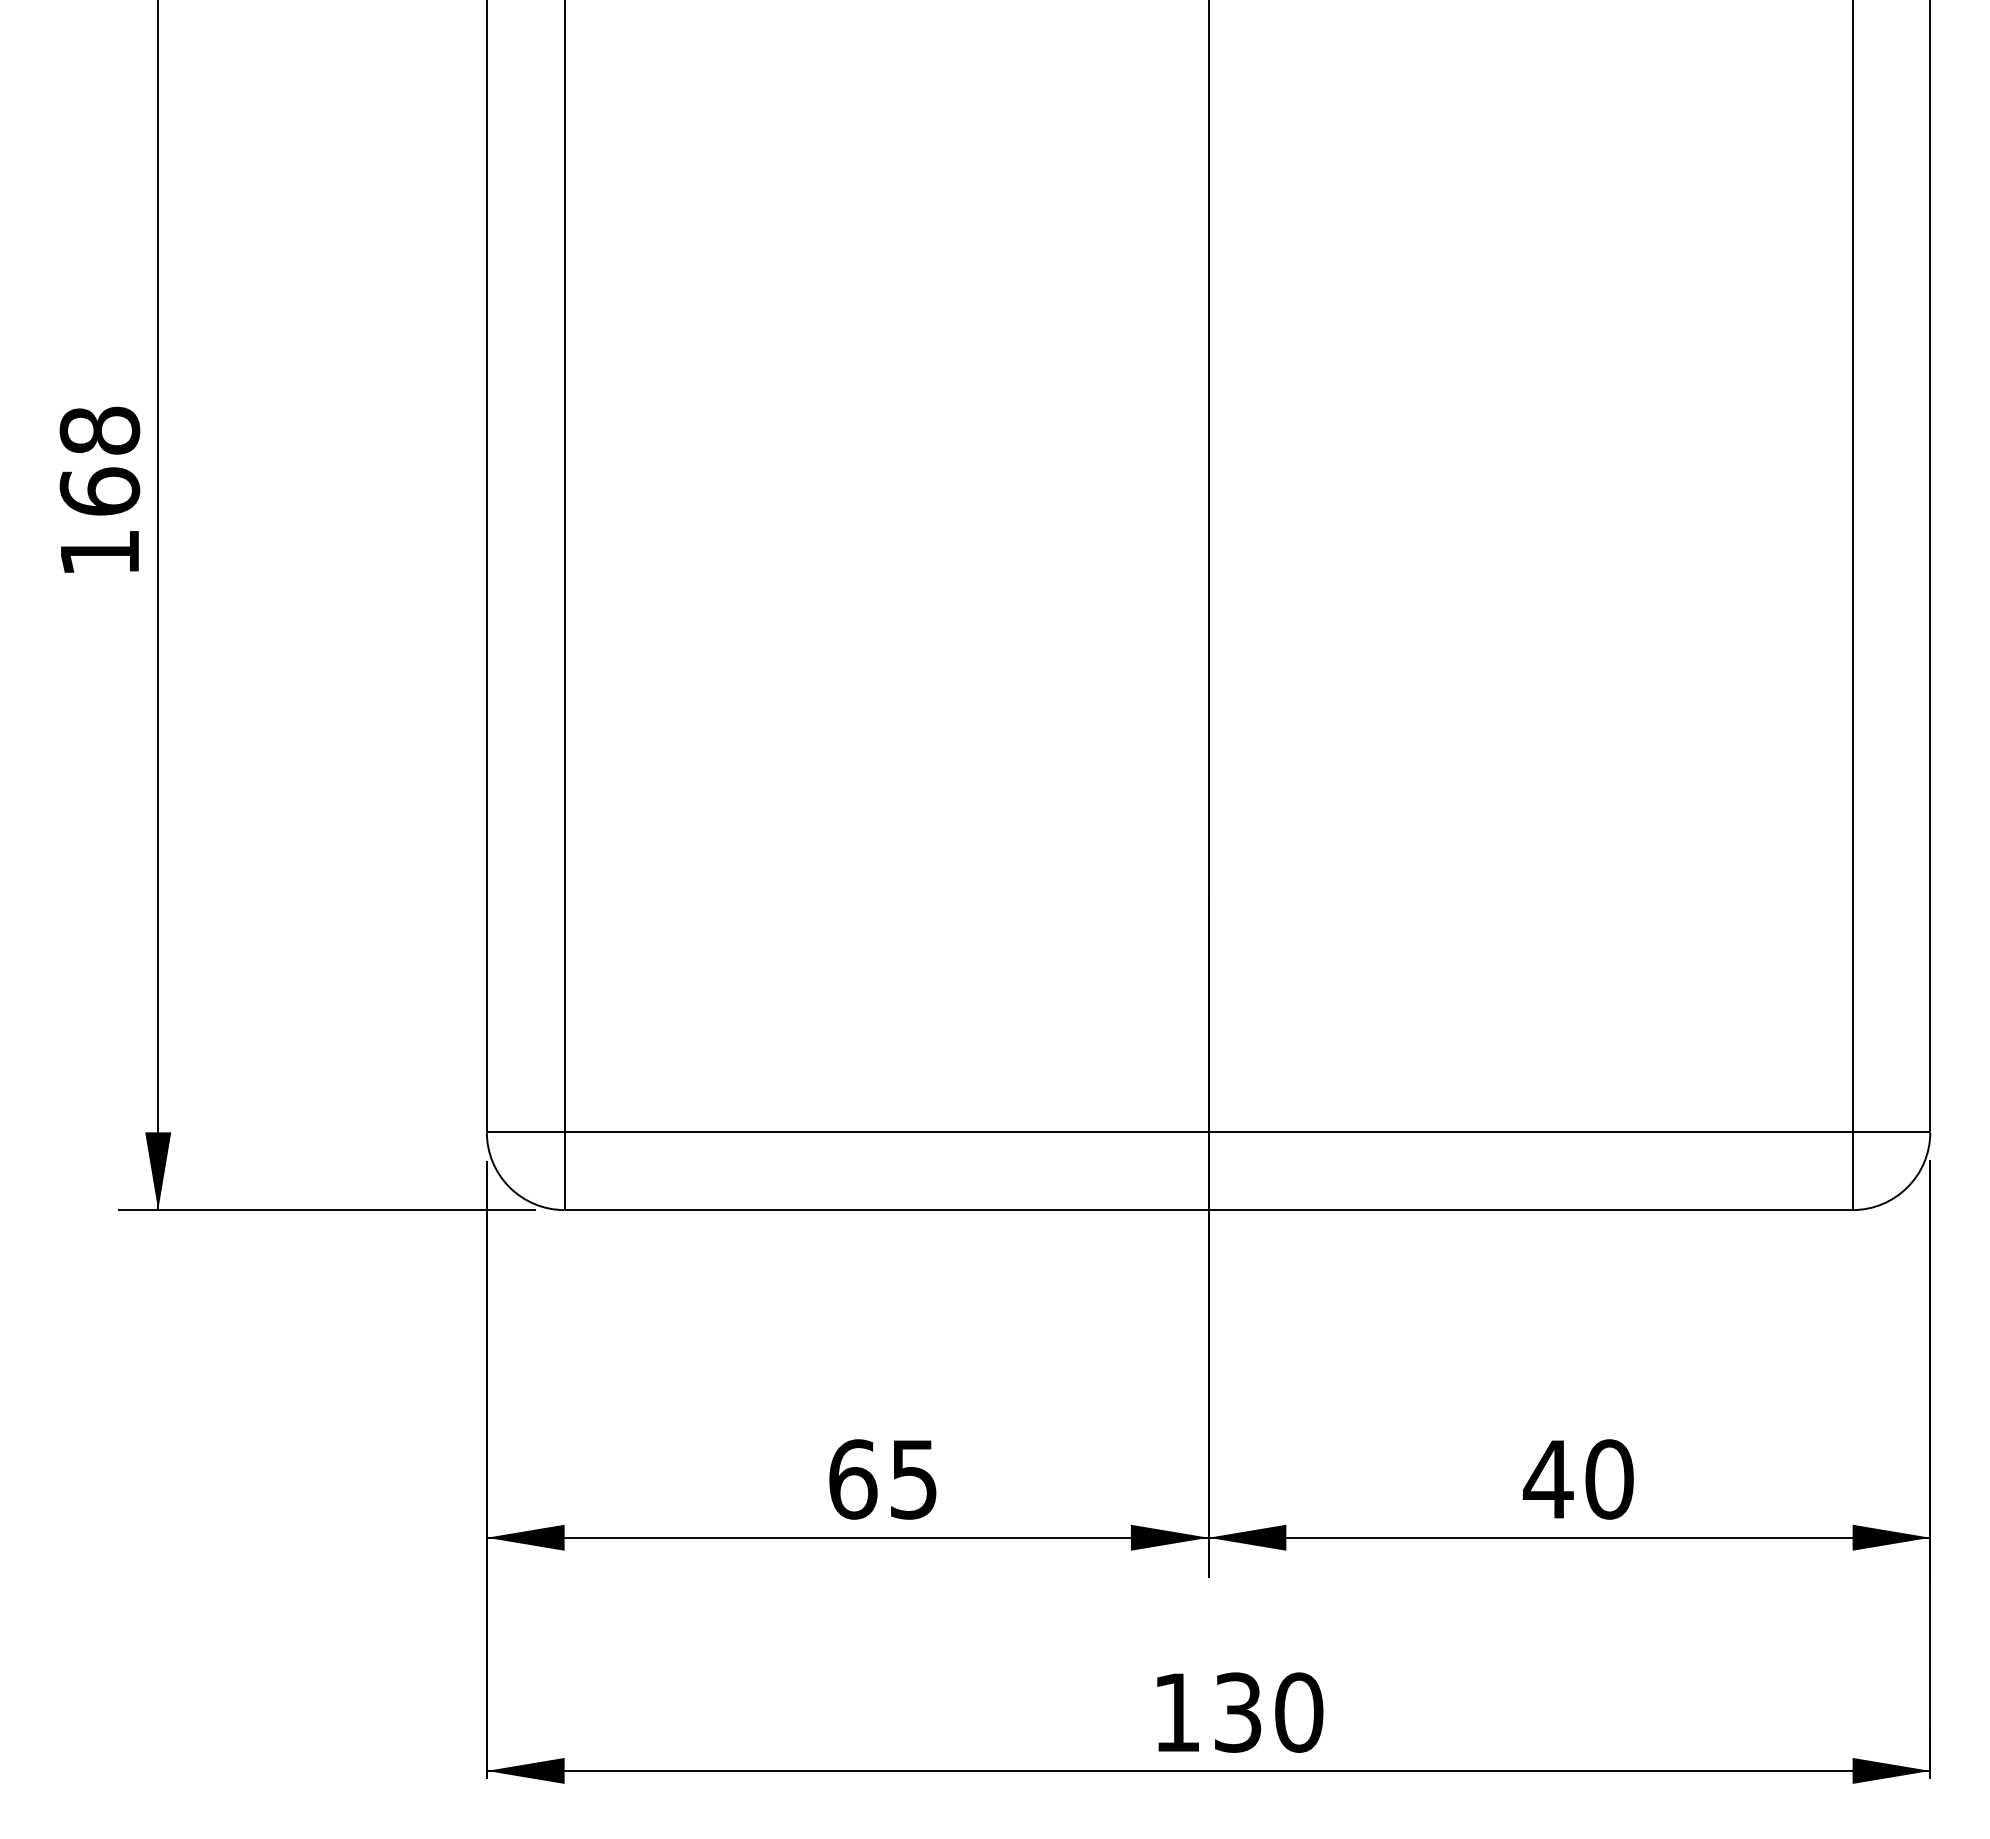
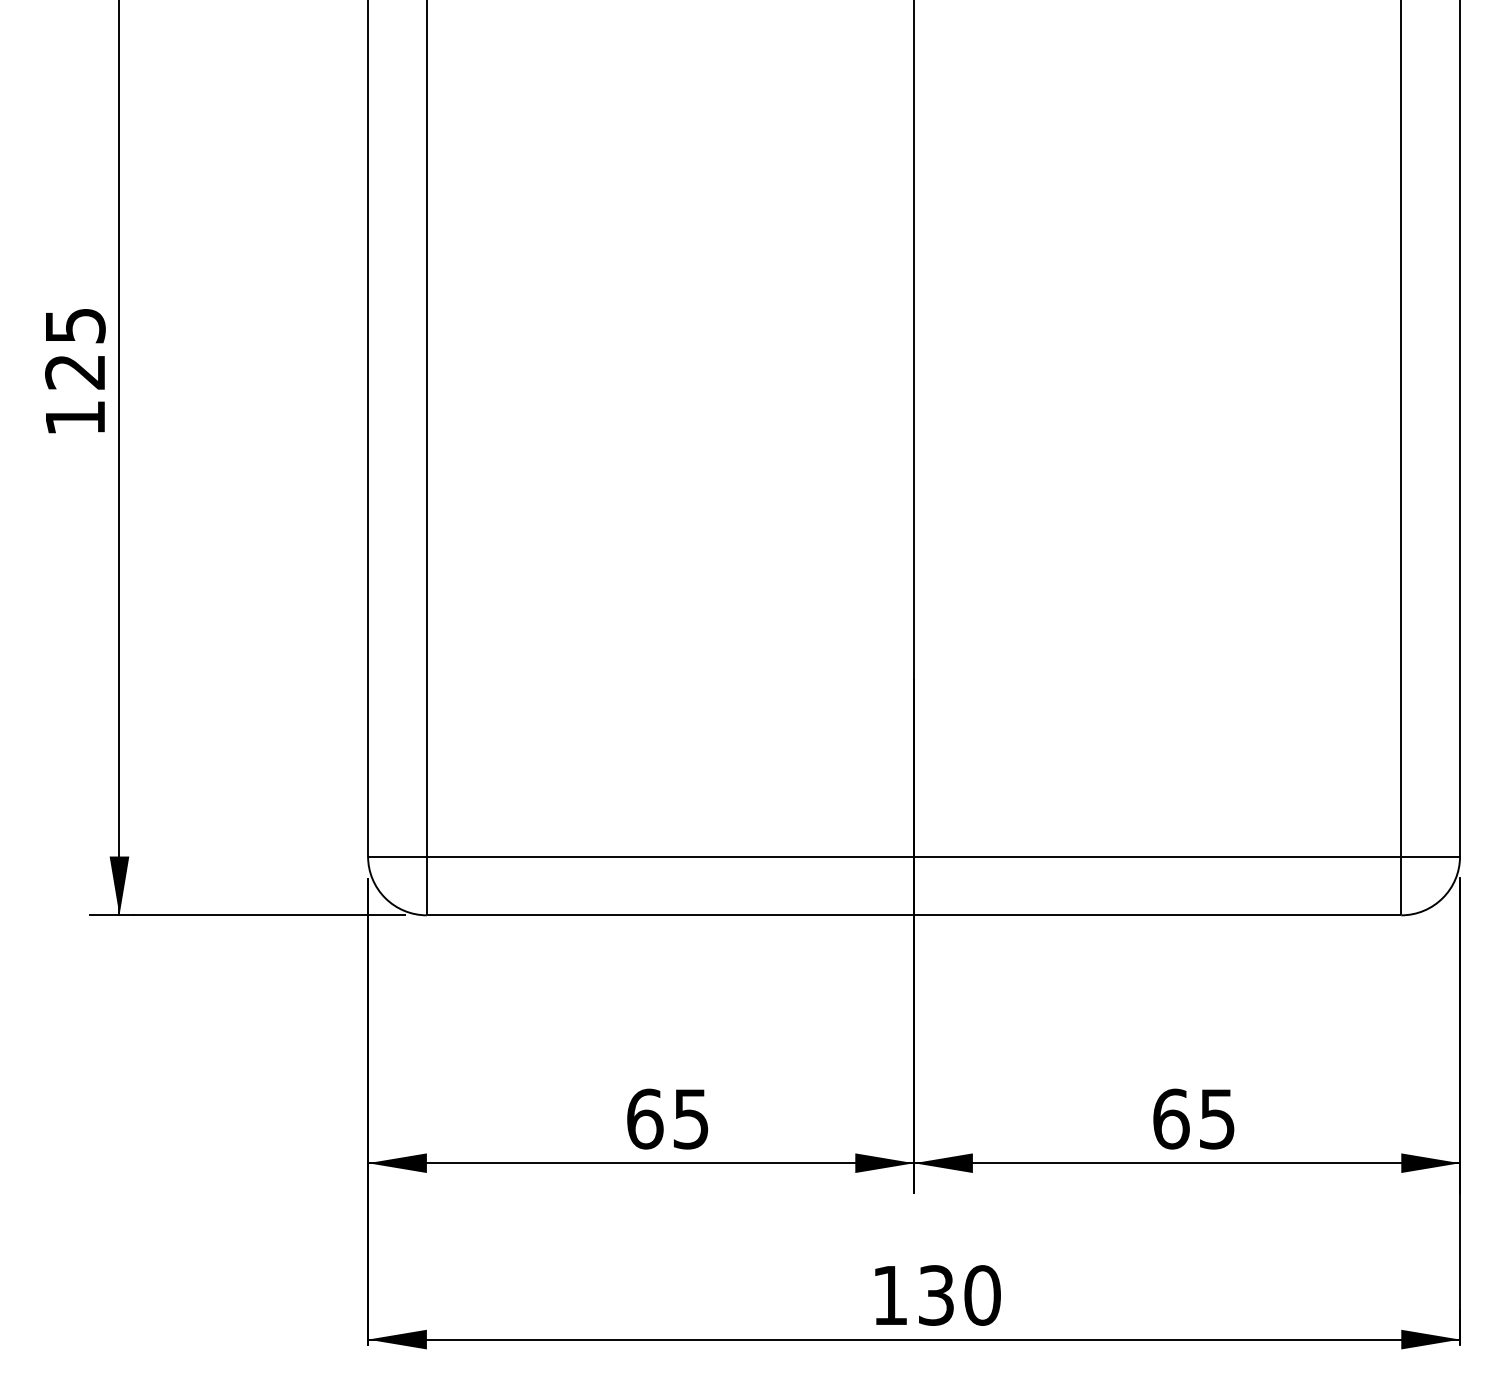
text: (99, 460) -> (75, 348), 168 -> 125
text: (1577, 1479) -> (1193, 1119), 40 -> 65

